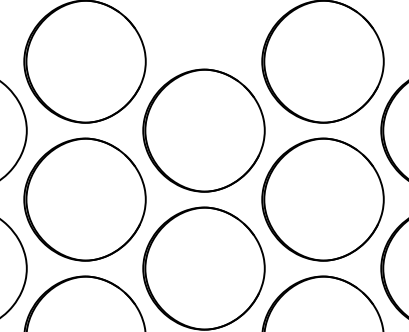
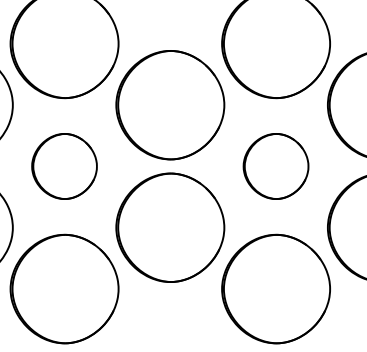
part: (84, 199) -> (64, 166), size x0.6
part: (322, 199) -> (275, 166), size x0.6

